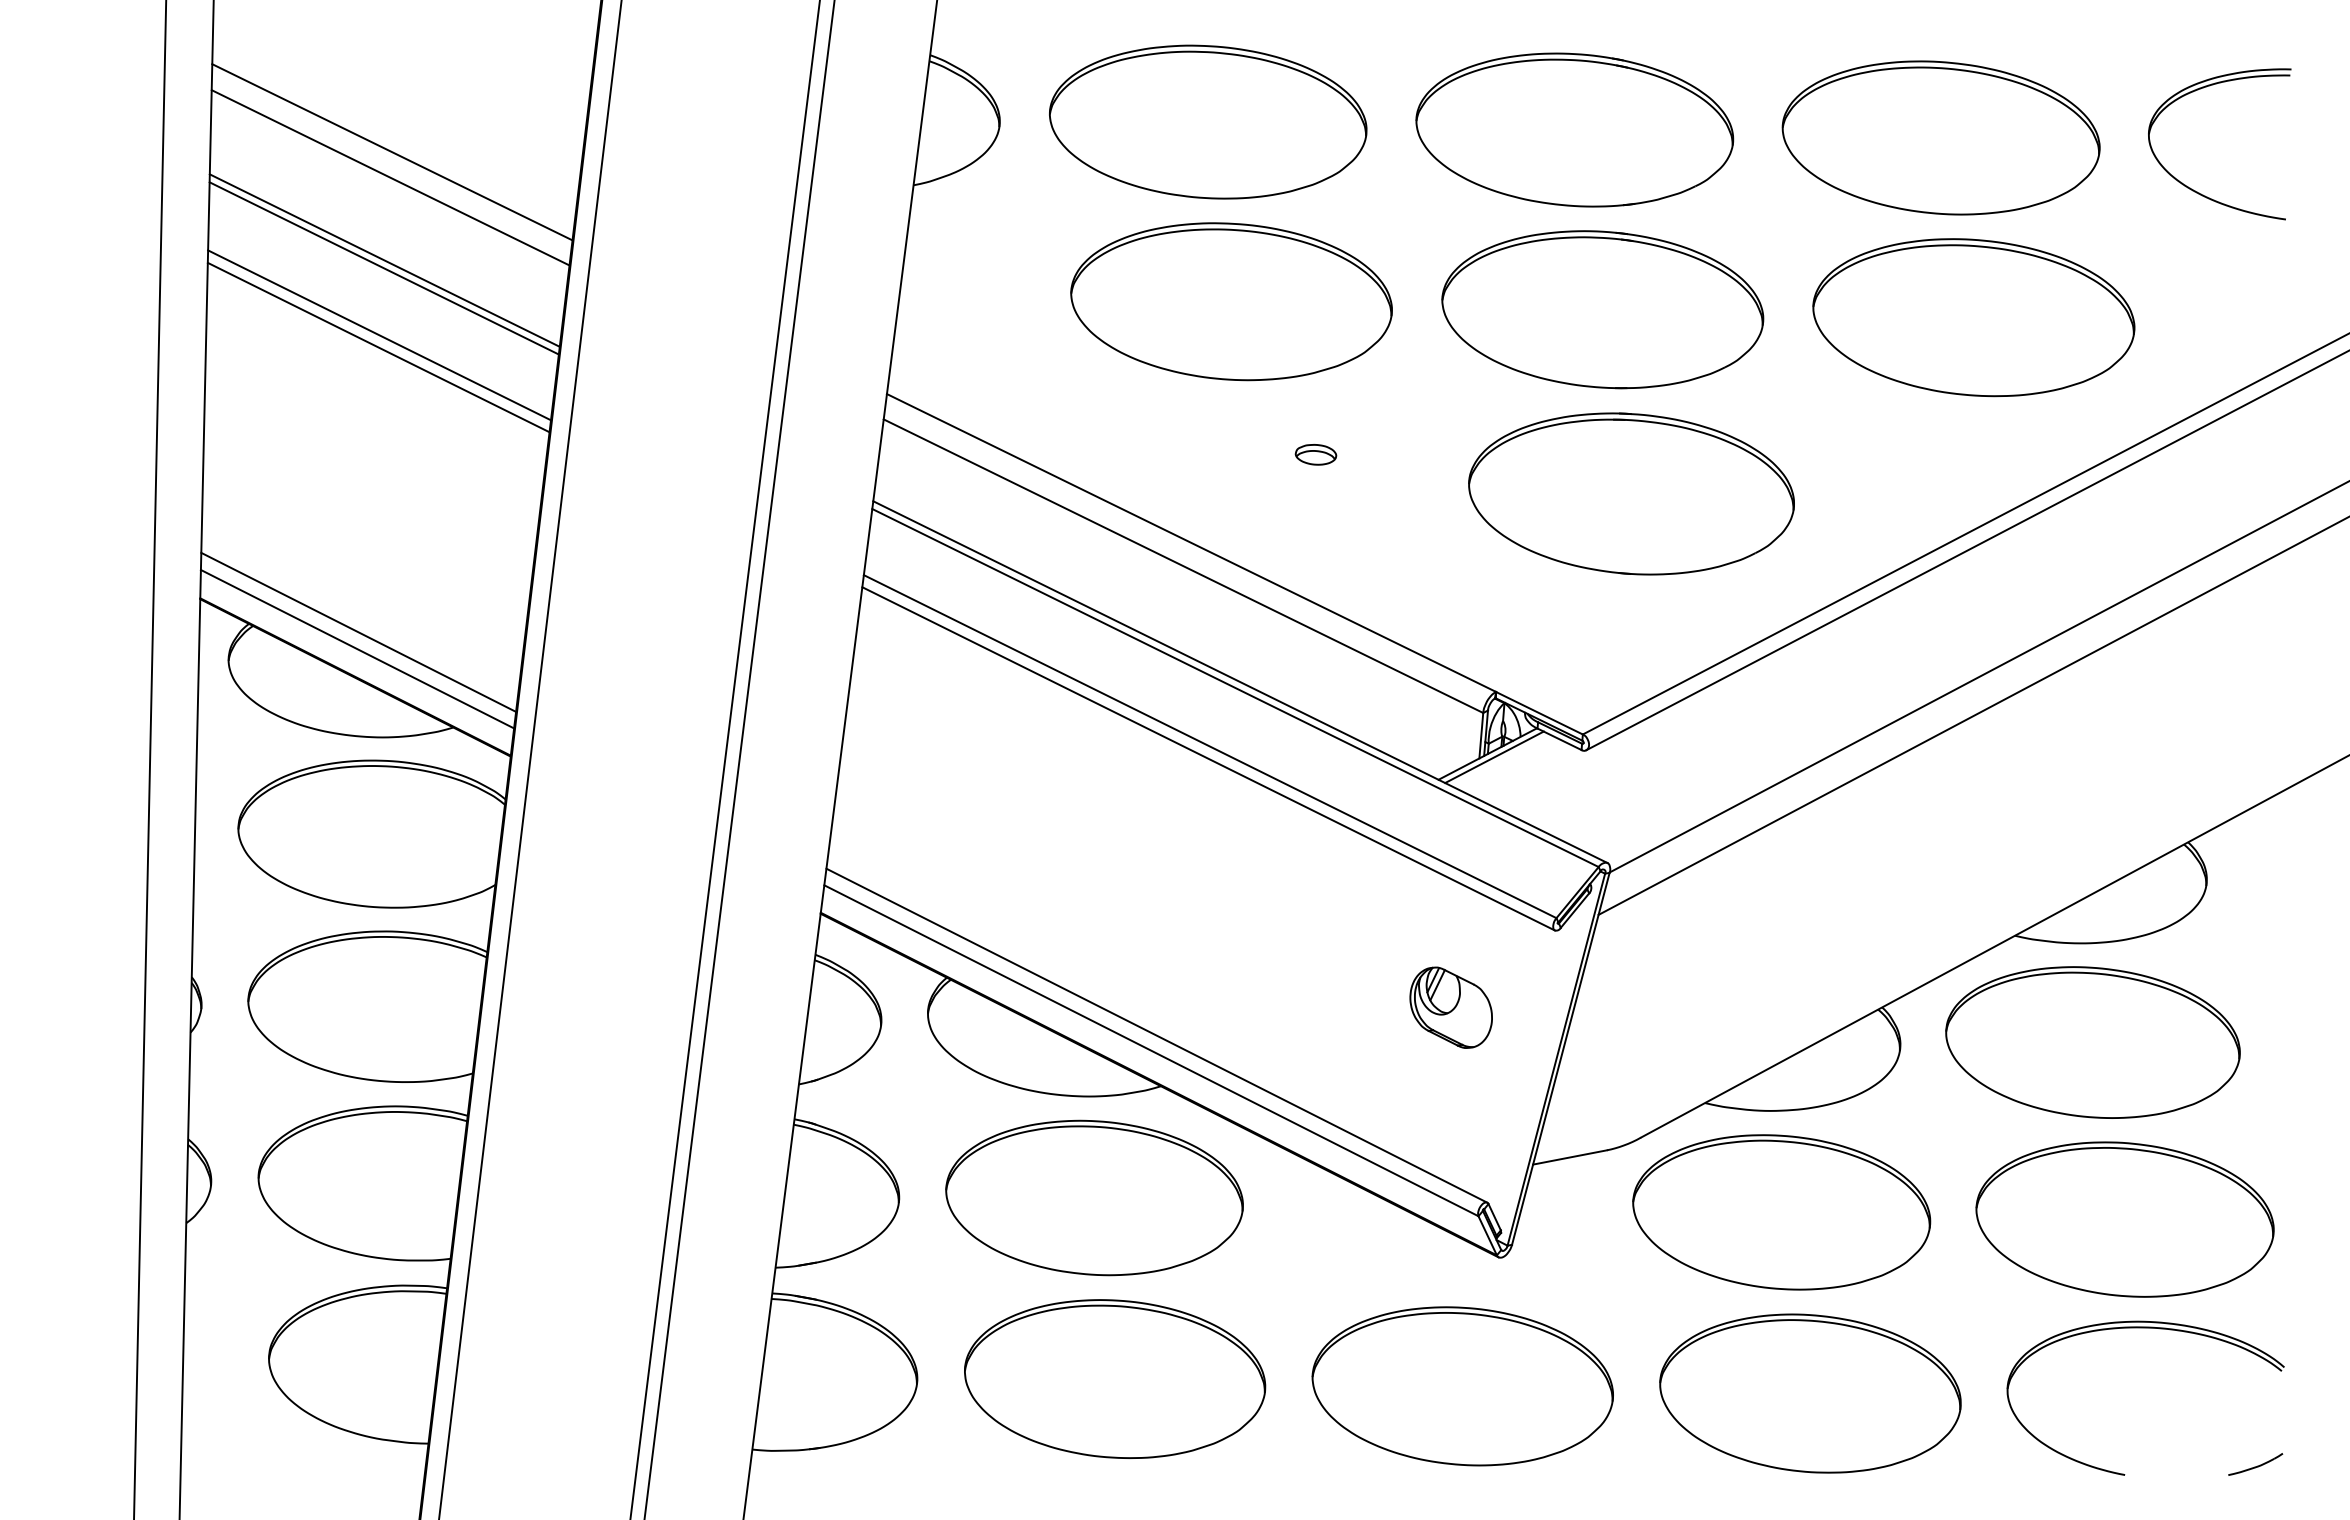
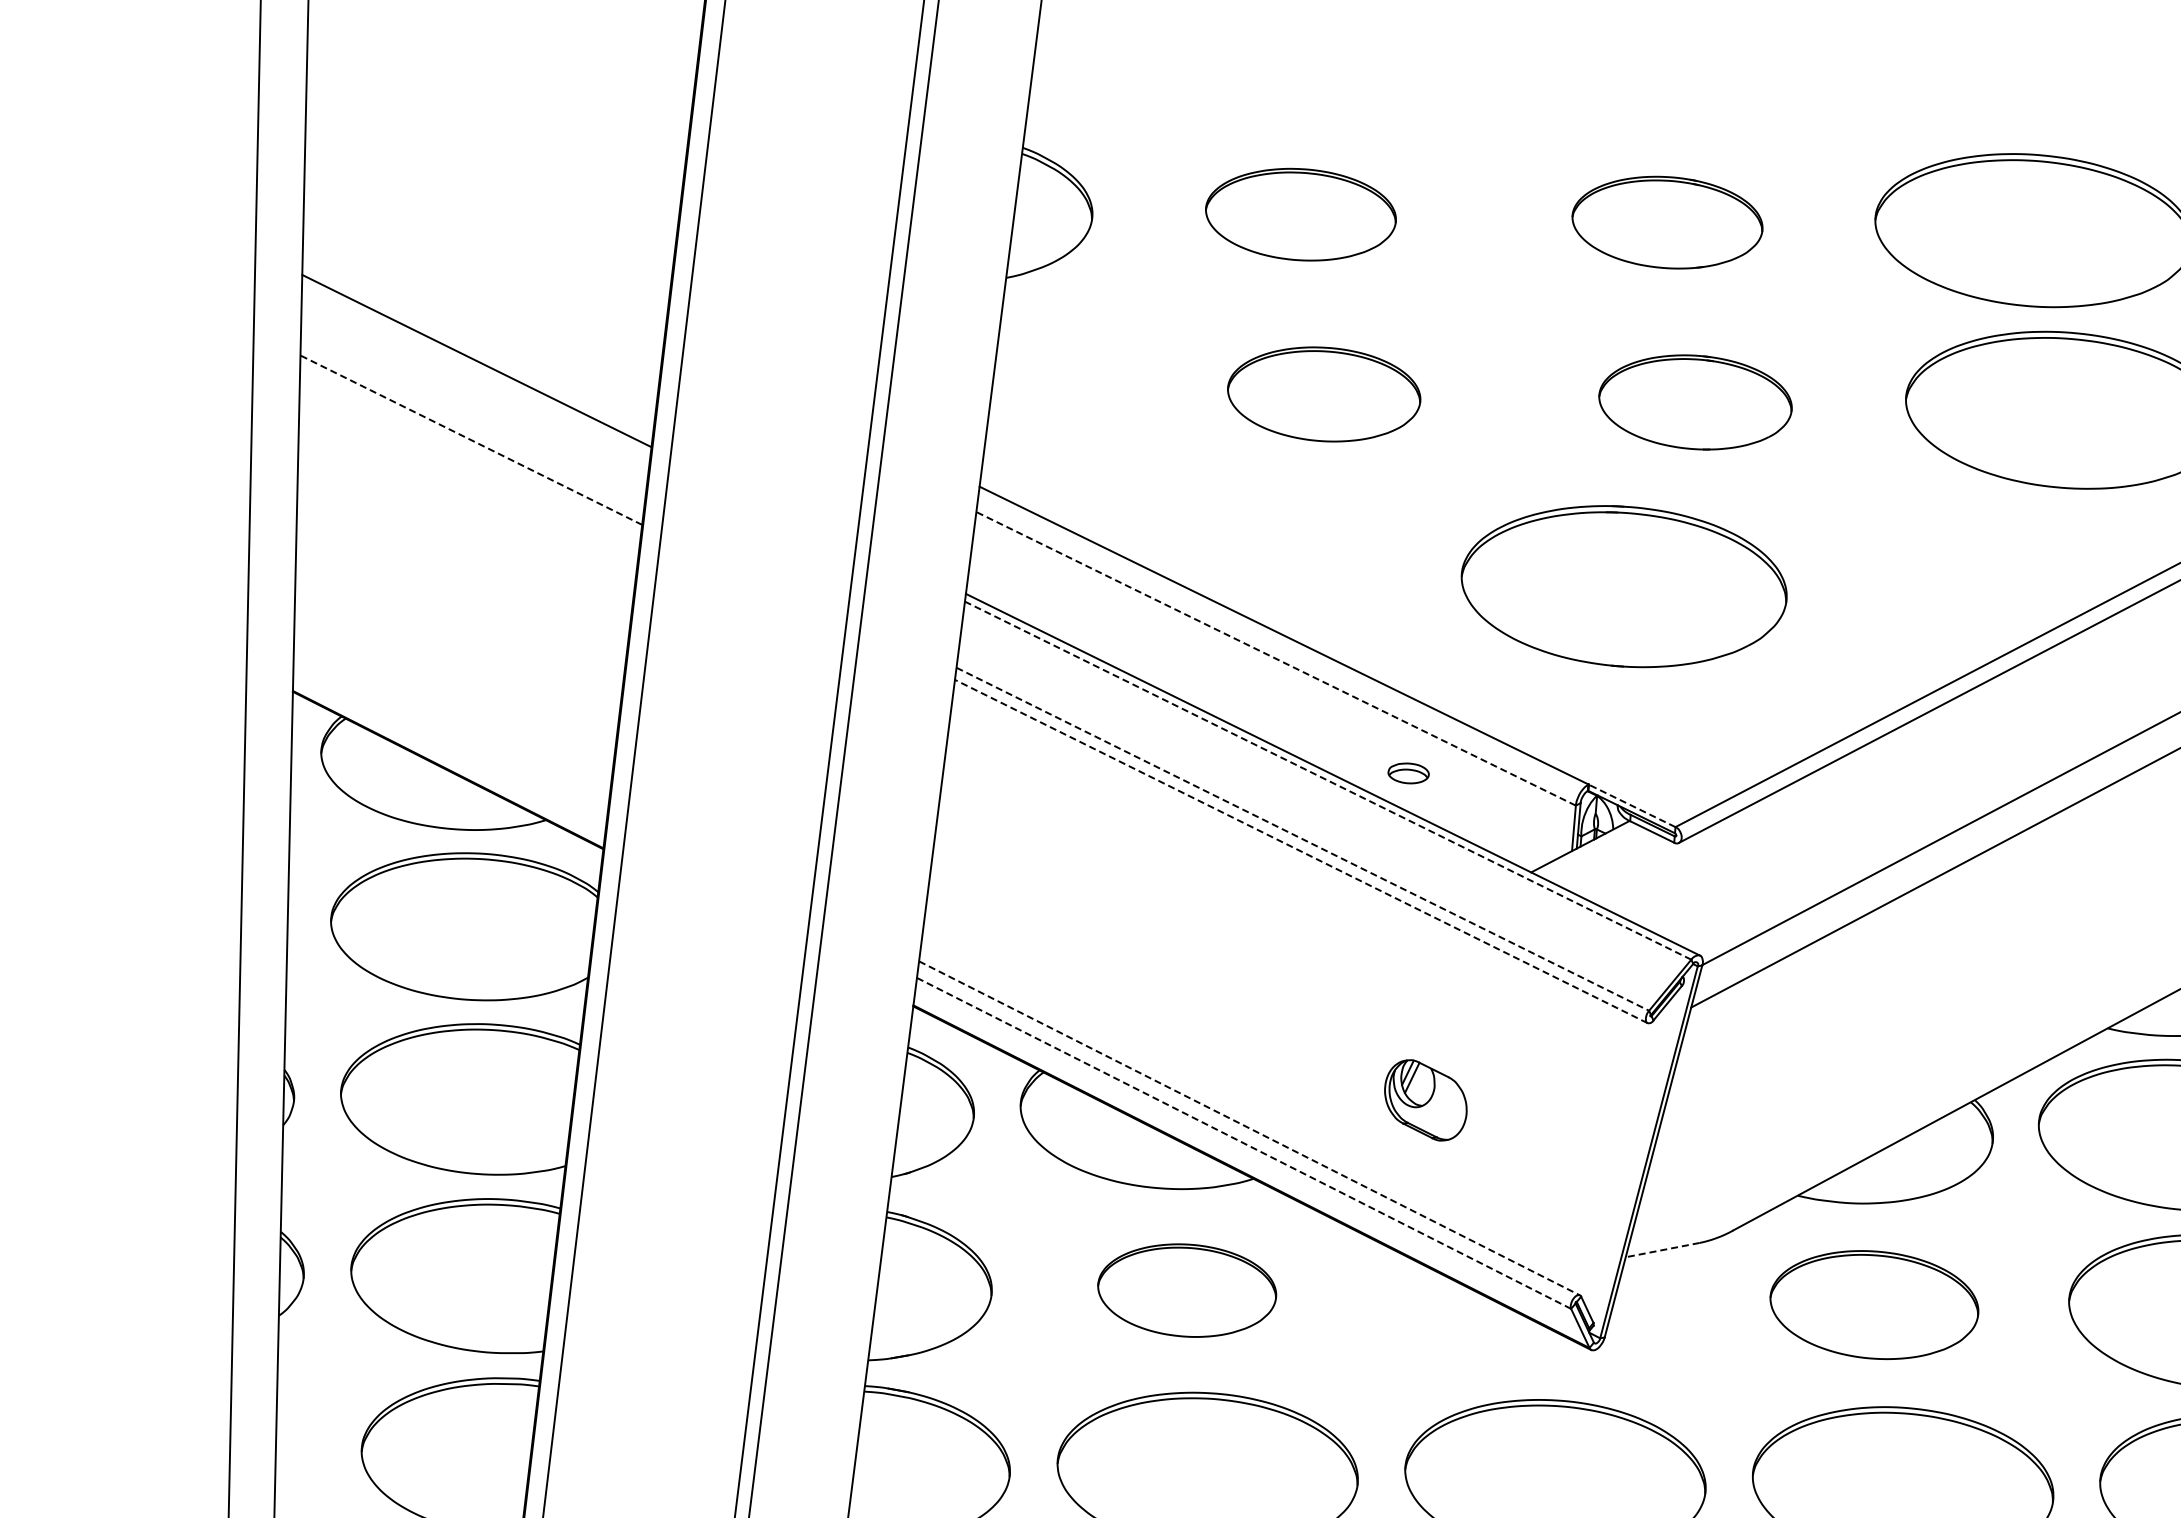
part: (1208, 121) -> (1301, 214), size x0.6
part: (1574, 129) -> (1667, 222), size x0.6
line: (392, 152) -> (485, 245), removed
line: (390, 177) -> (483, 270), removed
line: (384, 260) -> (477, 353), removed
part: (1231, 301) -> (1324, 394), size x0.6
part: (1602, 309) -> (1695, 402), size x0.6
line: (379, 335) -> (472, 428), removed
line: (378, 347) -> (471, 440), solid -> dashed
part: (1315, 454) -> (1408, 773), moved
part: (1631, 493) -> (1624, 586), moved
line: (1183, 566) -> (1276, 659), solid -> dashed
line: (358, 631) -> (451, 724), removed
line: (357, 649) -> (450, 742), removed
line: (1235, 688) -> (1328, 781), solid -> dashed
line: (1539, 713) -> (1632, 806), solid -> dashed
line: (1210, 746) -> (1303, 839), solid -> dashed
line: (1494, 757) -> (1587, 850), removed
line: (1208, 758) -> (1301, 851), solid -> dashed
part: (1450, 1007) -> (1425, 1100), moved
line: (1157, 1035) -> (1250, 1128), solid -> dashed
line: (1151, 1050) -> (1244, 1143), solid -> dashed
line: (1569, 1157) -> (1662, 1250), solid -> dashed
part: (1094, 1197) -> (1187, 1290), size x0.6
part: (1781, 1212) -> (1874, 1305), size x0.7

